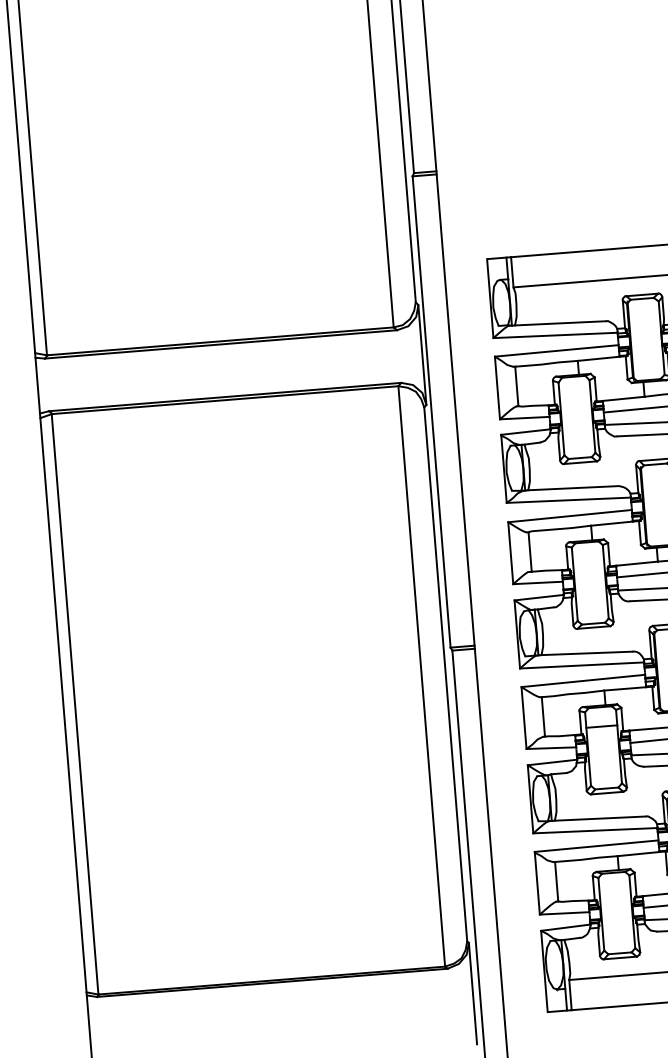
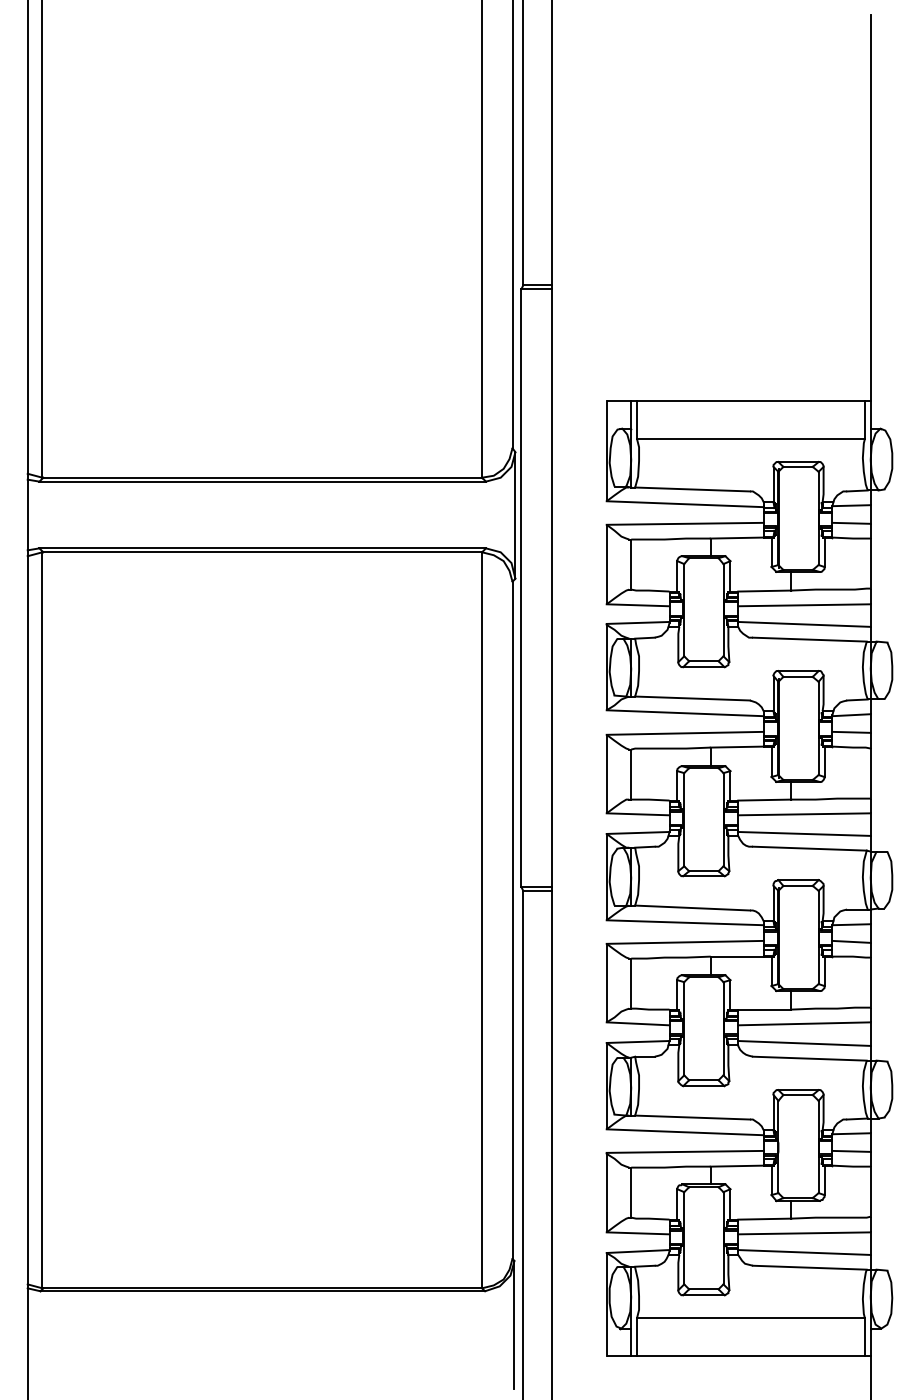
line: (601, 726) -> (703, 1001), removed

